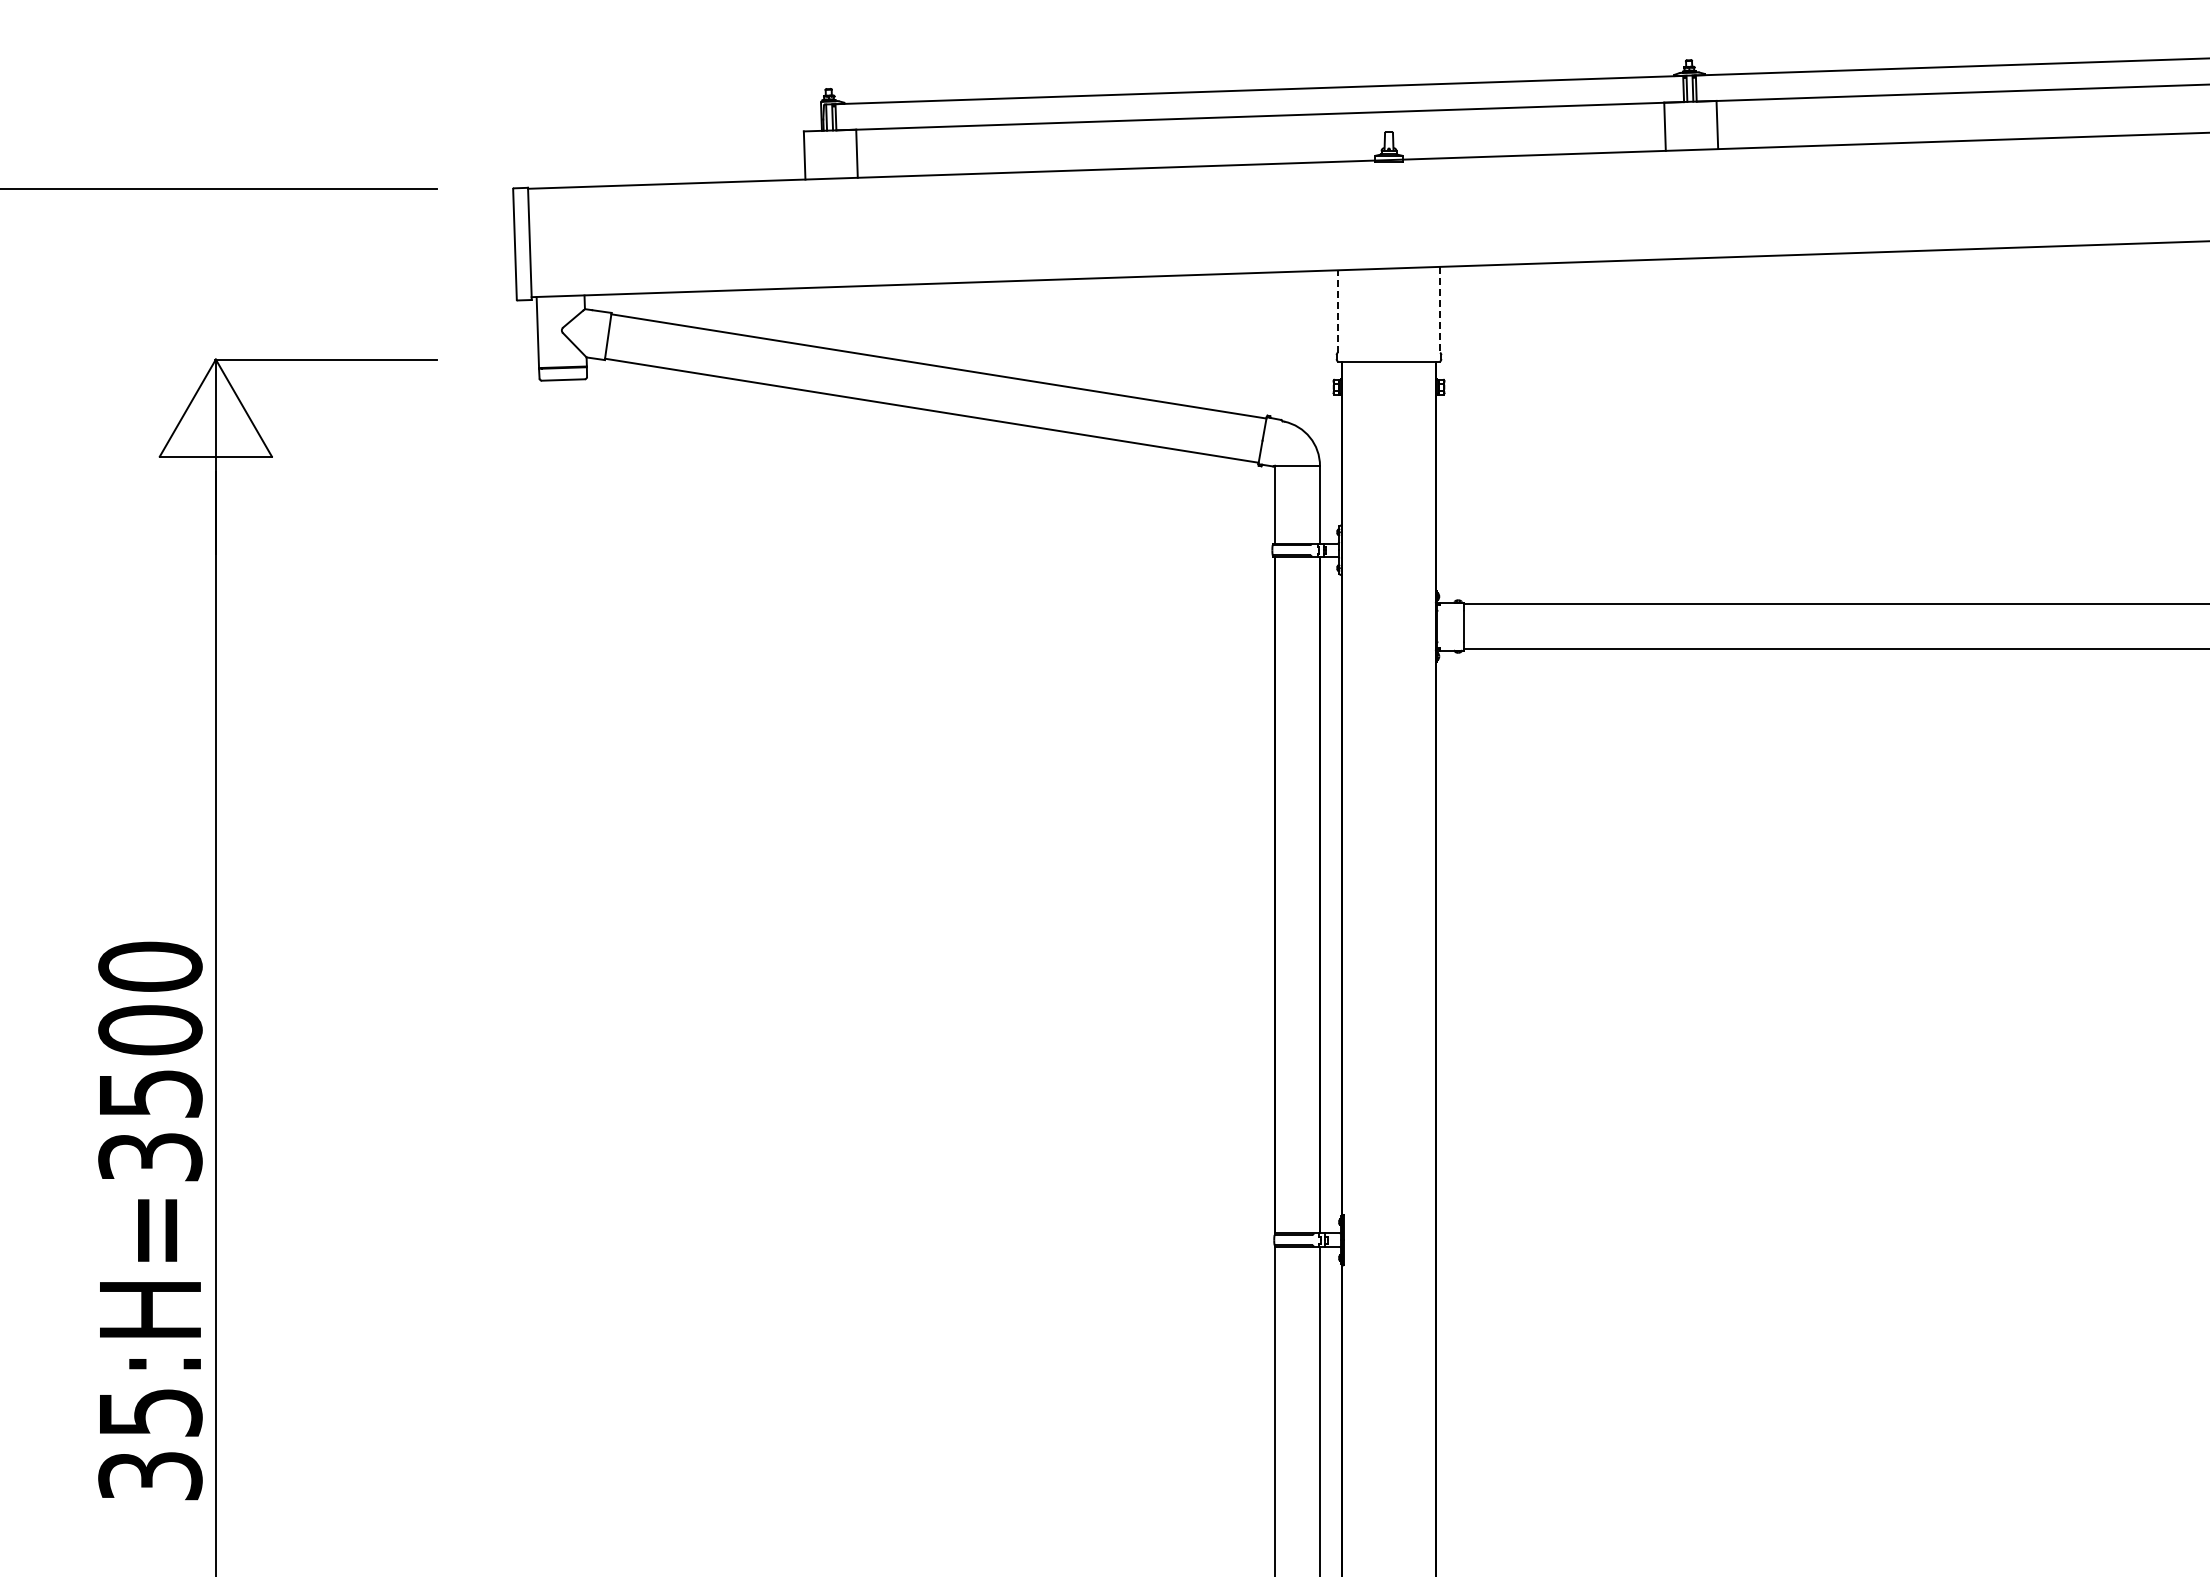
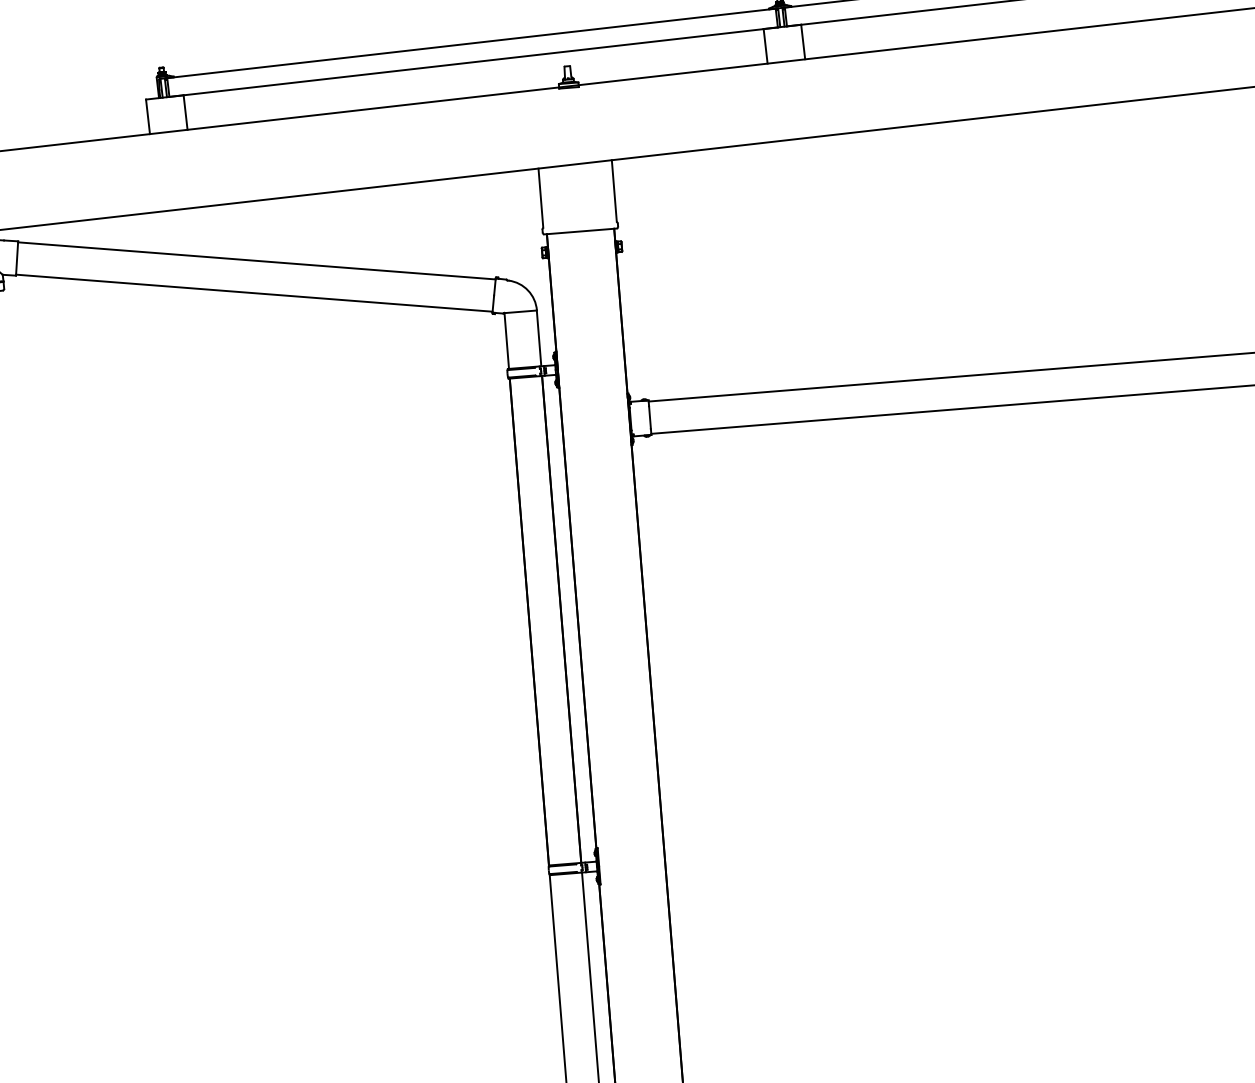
line: (1440, 309) -> (614, 190), dashed -> solid
line: (1337, 310) -> (540, 197), dashed -> solid

